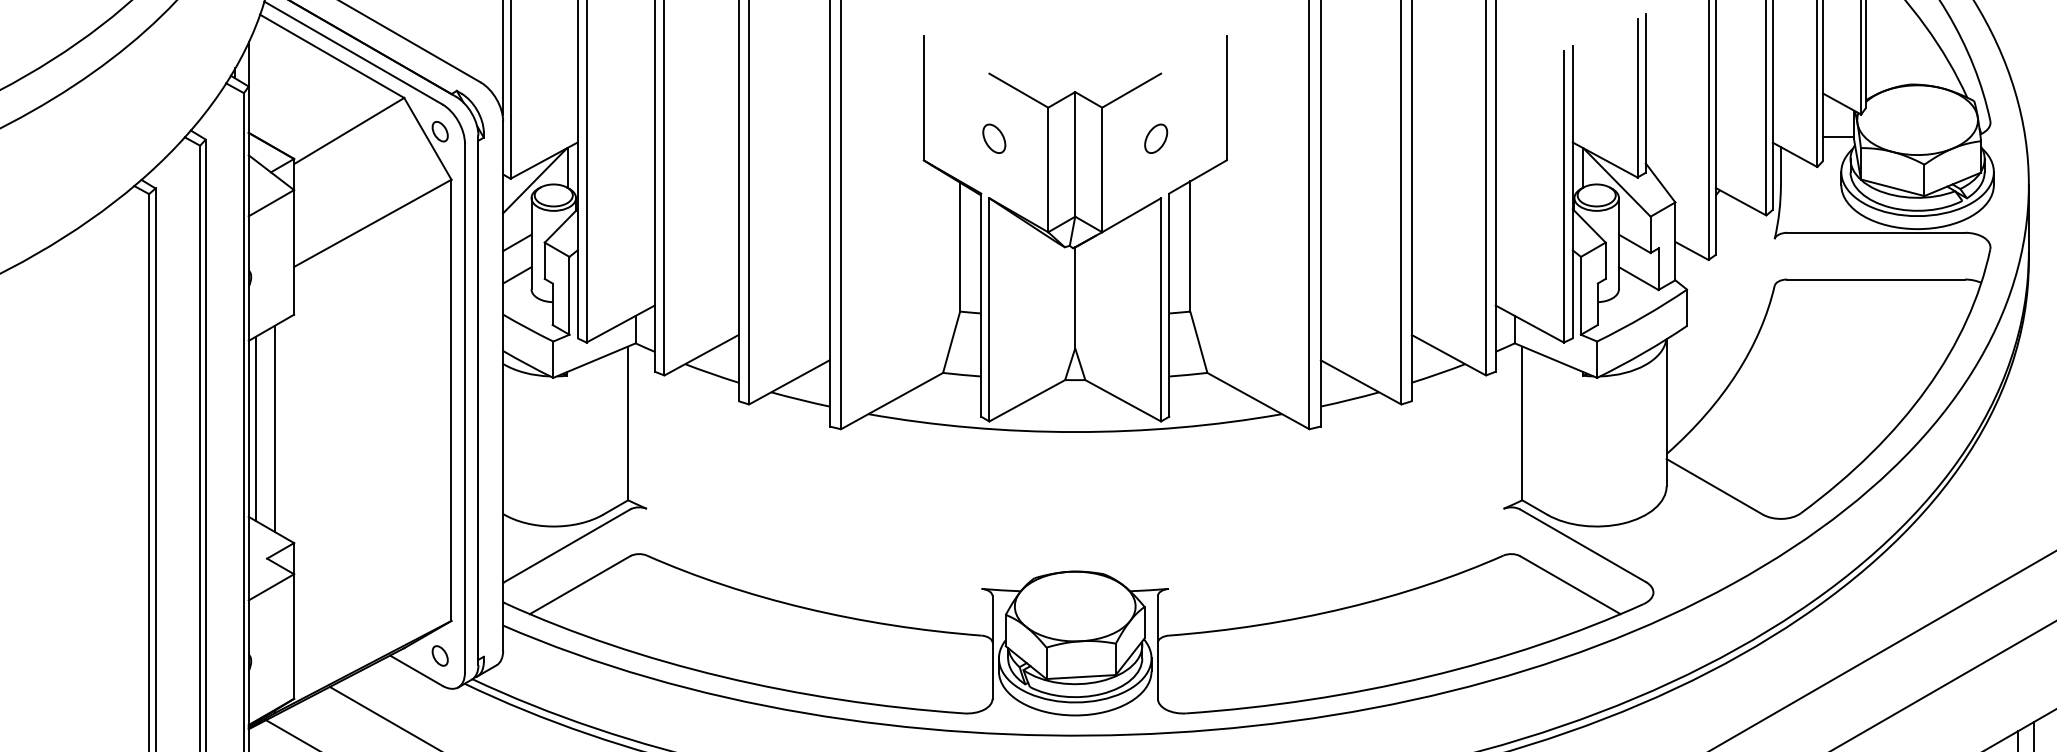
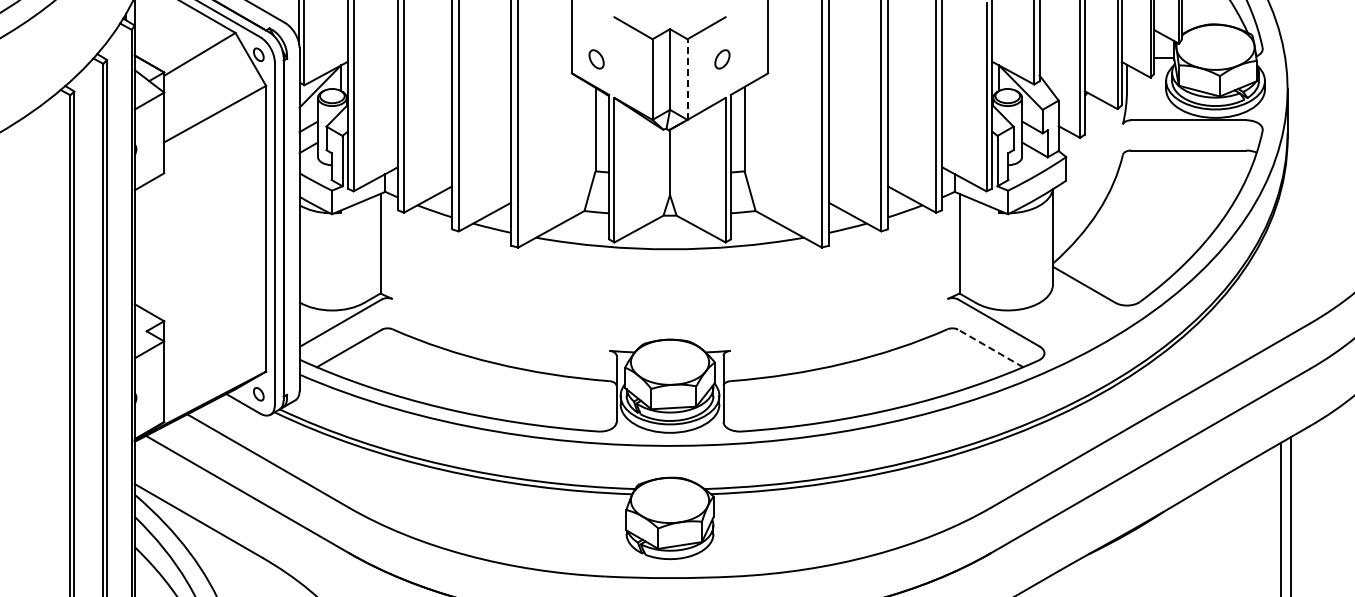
part: (994, 138) -> (596, 59), moved
line: (1102, 169) -> (687, 79), solid -> dashed
line: (255, 427) -> (139, 246), removed
line: (274, 427) -> (151, 246), removed
line: (1570, 585) -> (990, 348), solid -> dashed

